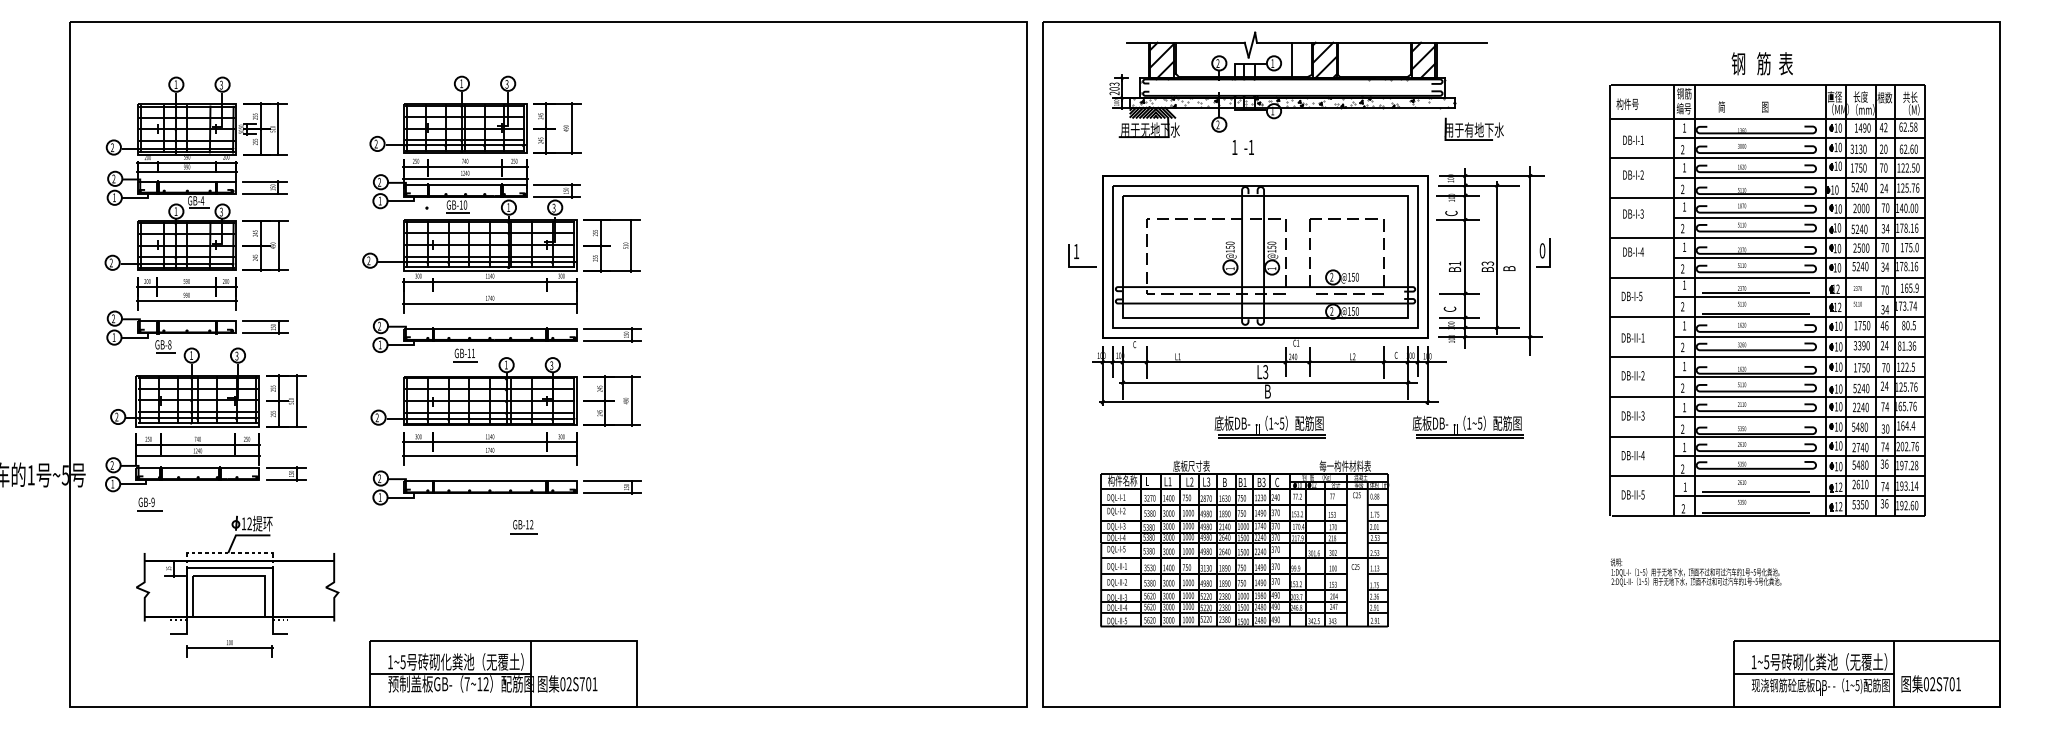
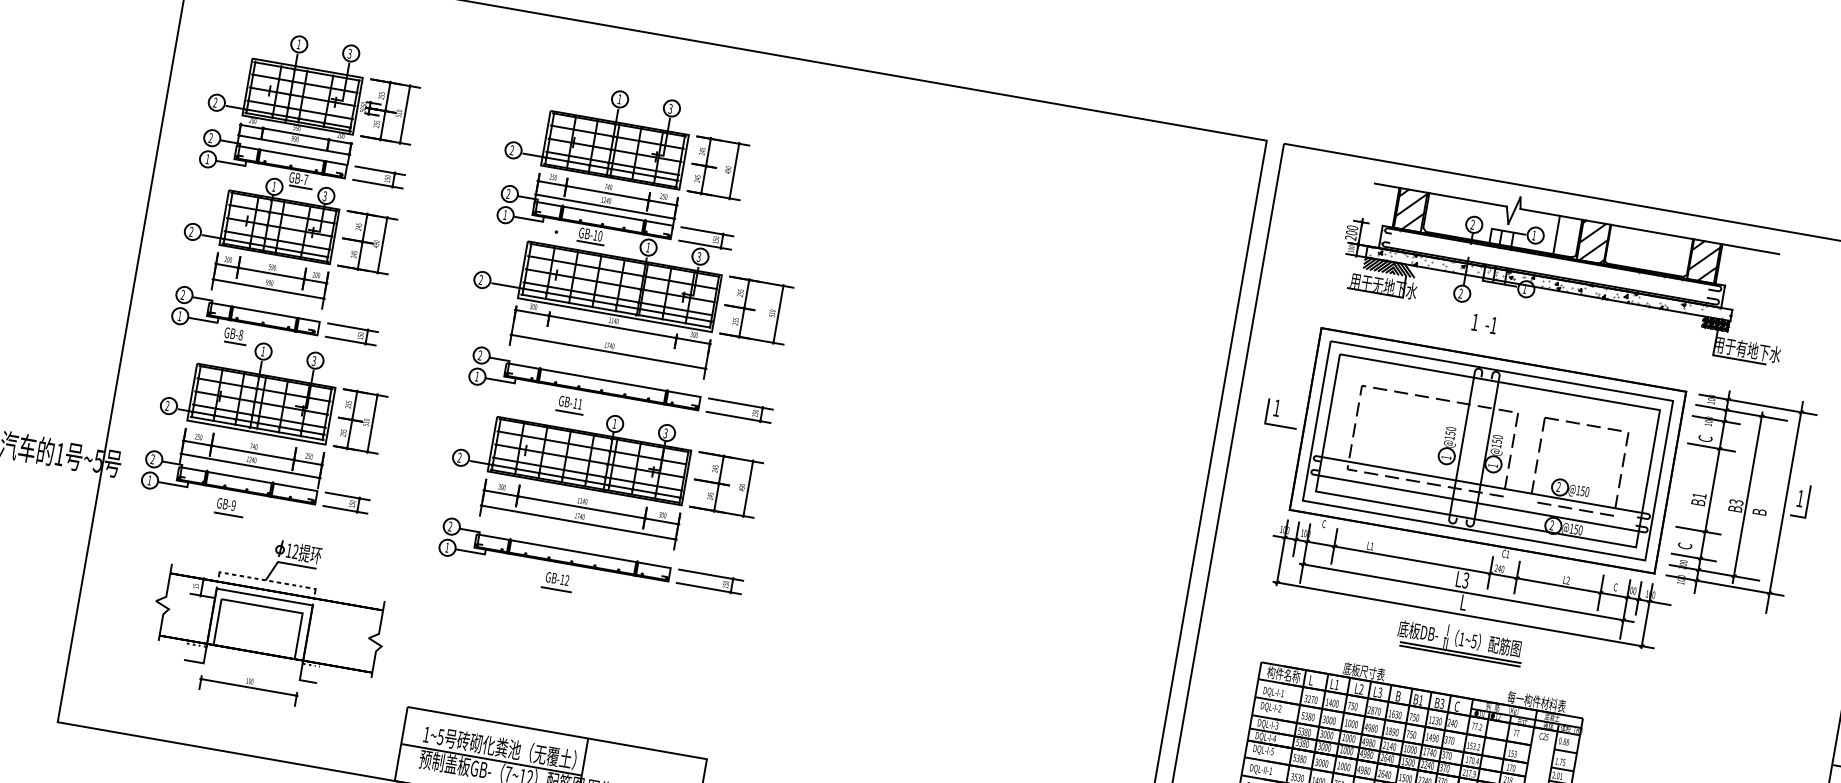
text: (1114, 84) -> (1352, 228), 203 -> 200
hatch: (1443, 112) -> (1716, 323), added
text: (202, 200) -> (305, 179), GB-4 -> GB-7
text: (1542, 250) -> (1800, 498), 0 -> 1
text: (1267, 391) -> (1464, 602), B -> L
part: (1467, 426) -> (1681, 681), removed
part: (149, 504) -> (229, 507), moved
part: (523, 527) -> (557, 582), moved

